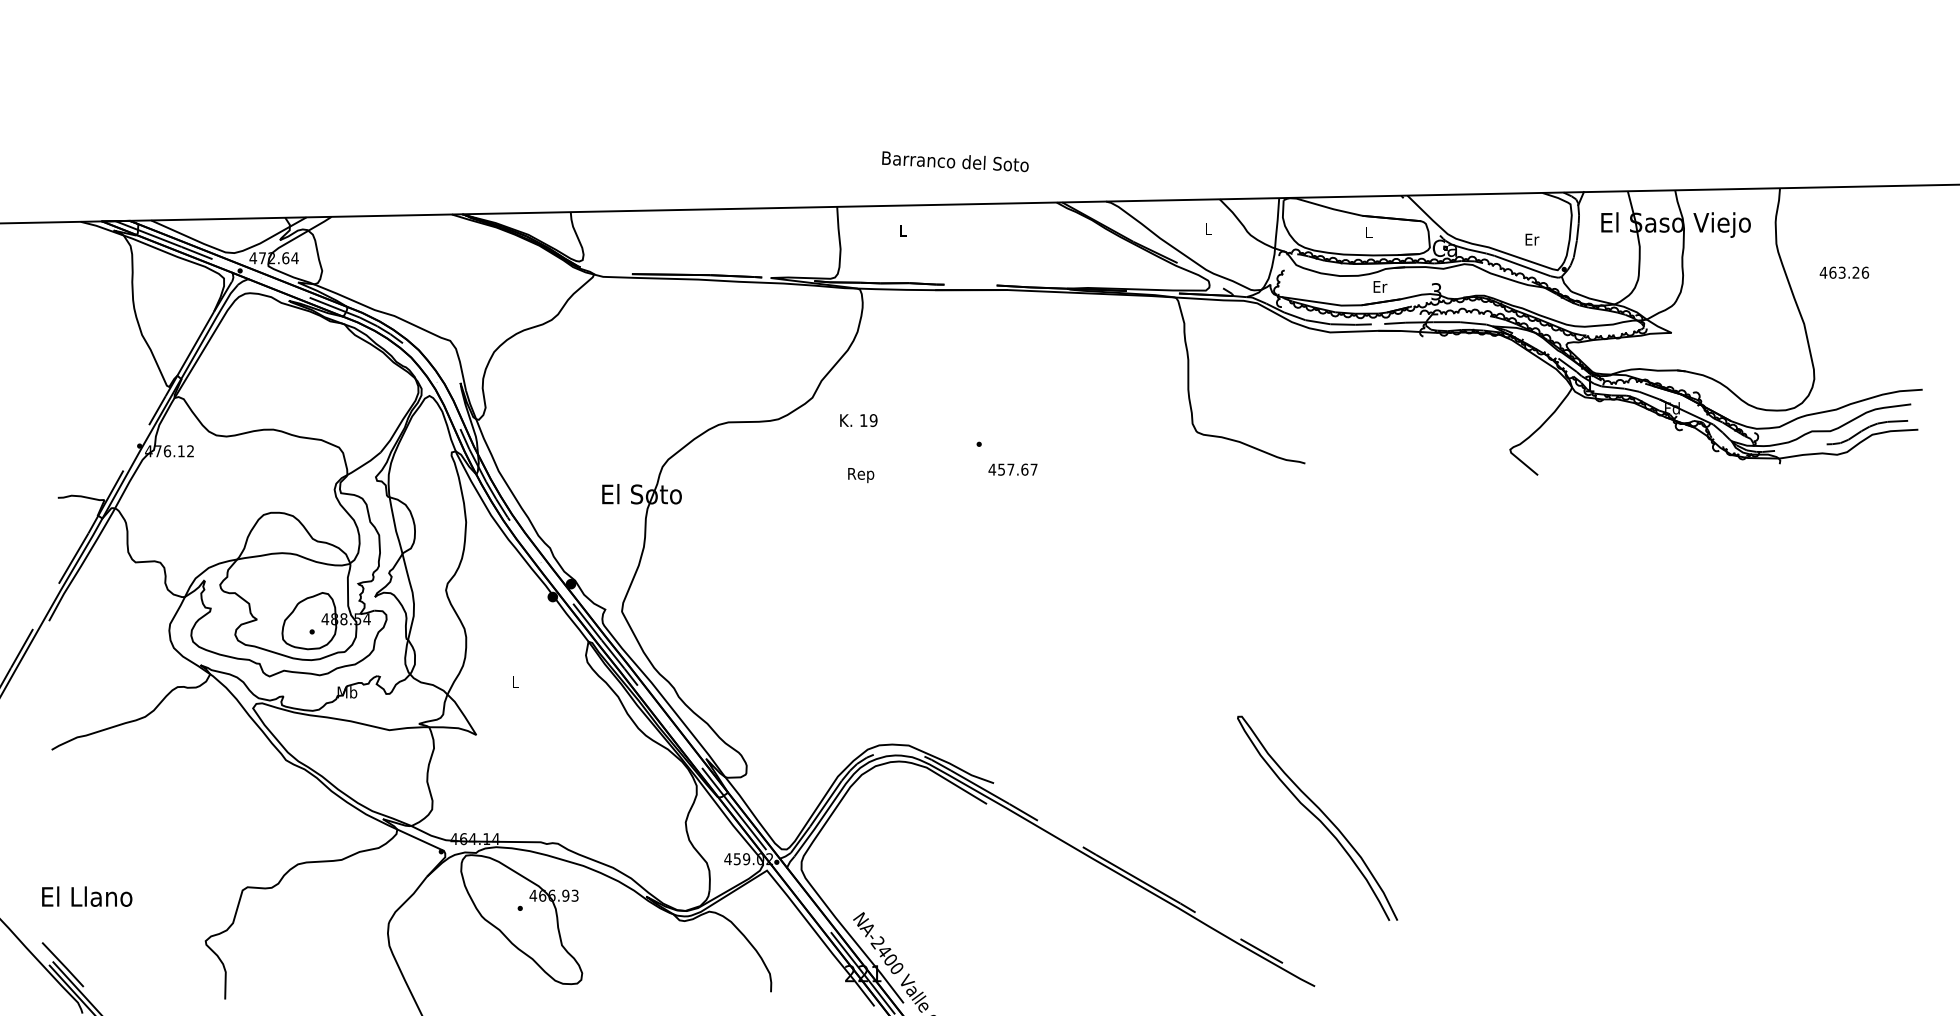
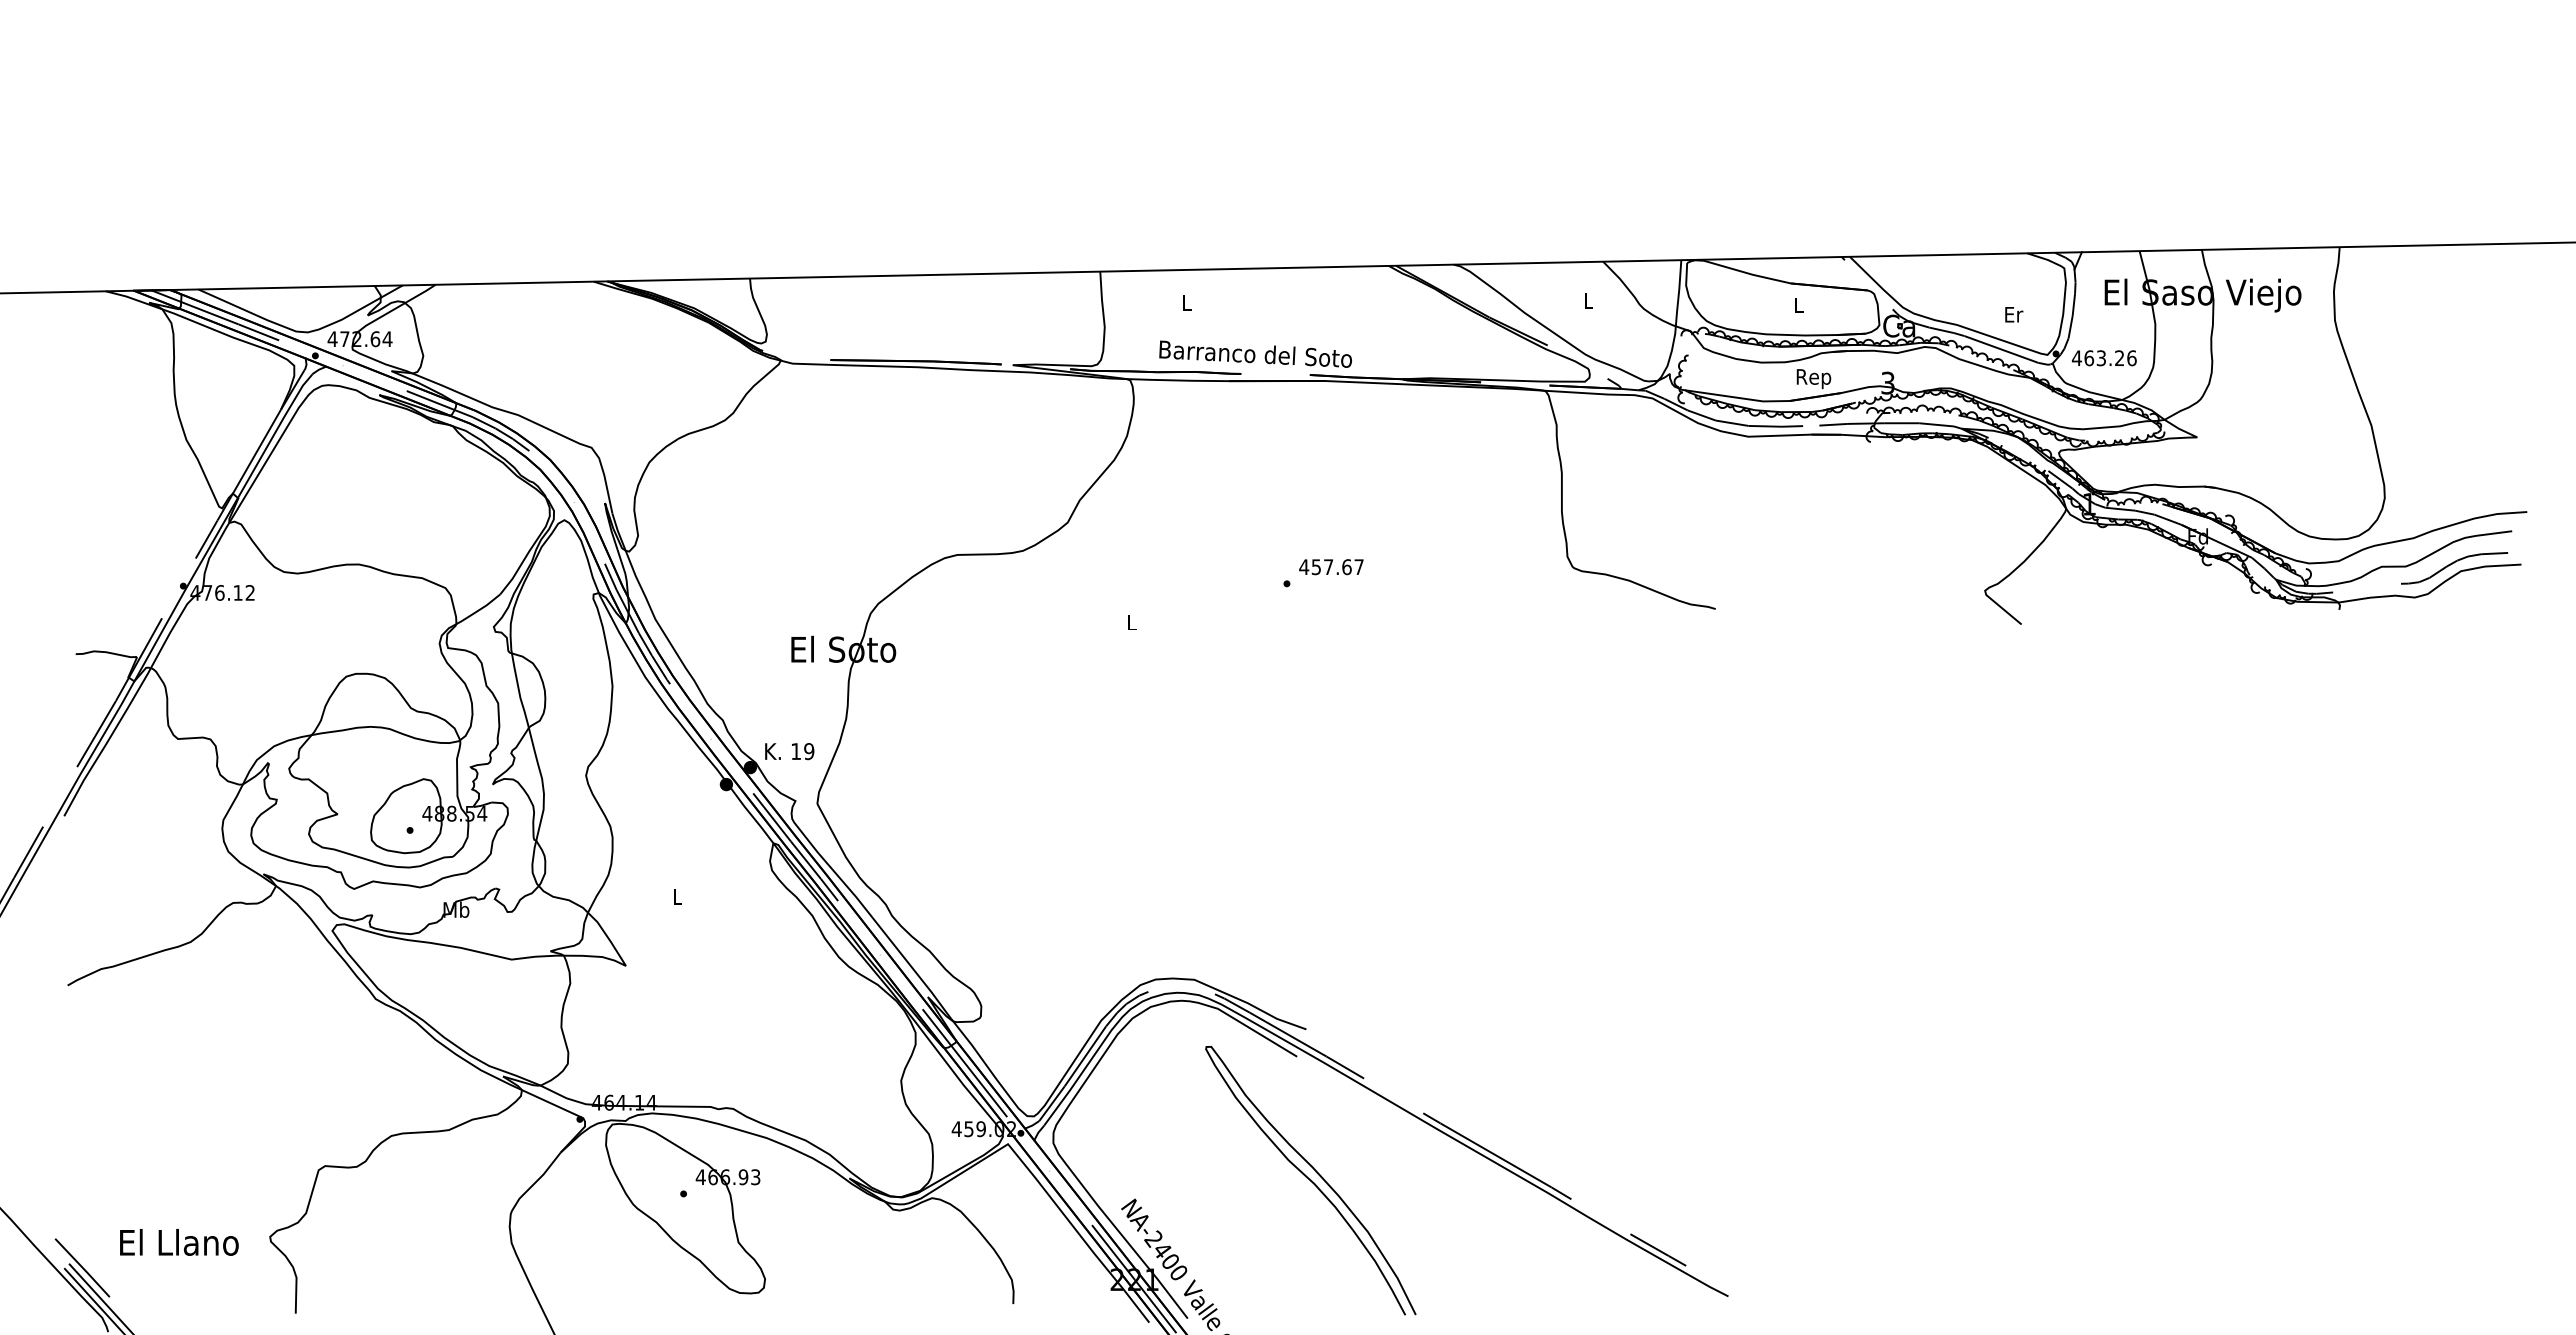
text: (955, 161) -> (1255, 353), moved
text: (1844, 272) -> (2104, 358), moved
text: (1379, 288) -> (1813, 379), Er -> Rep
text: (858, 420) -> (789, 751), moved
text: (1013, 469) -> (1331, 567), moved
text: (860, 475) -> (1131, 624), Rep -> L
curve: (1317, 818) -> (1310, 1180), moved
text: (87, 896) -> (179, 1242), moved

